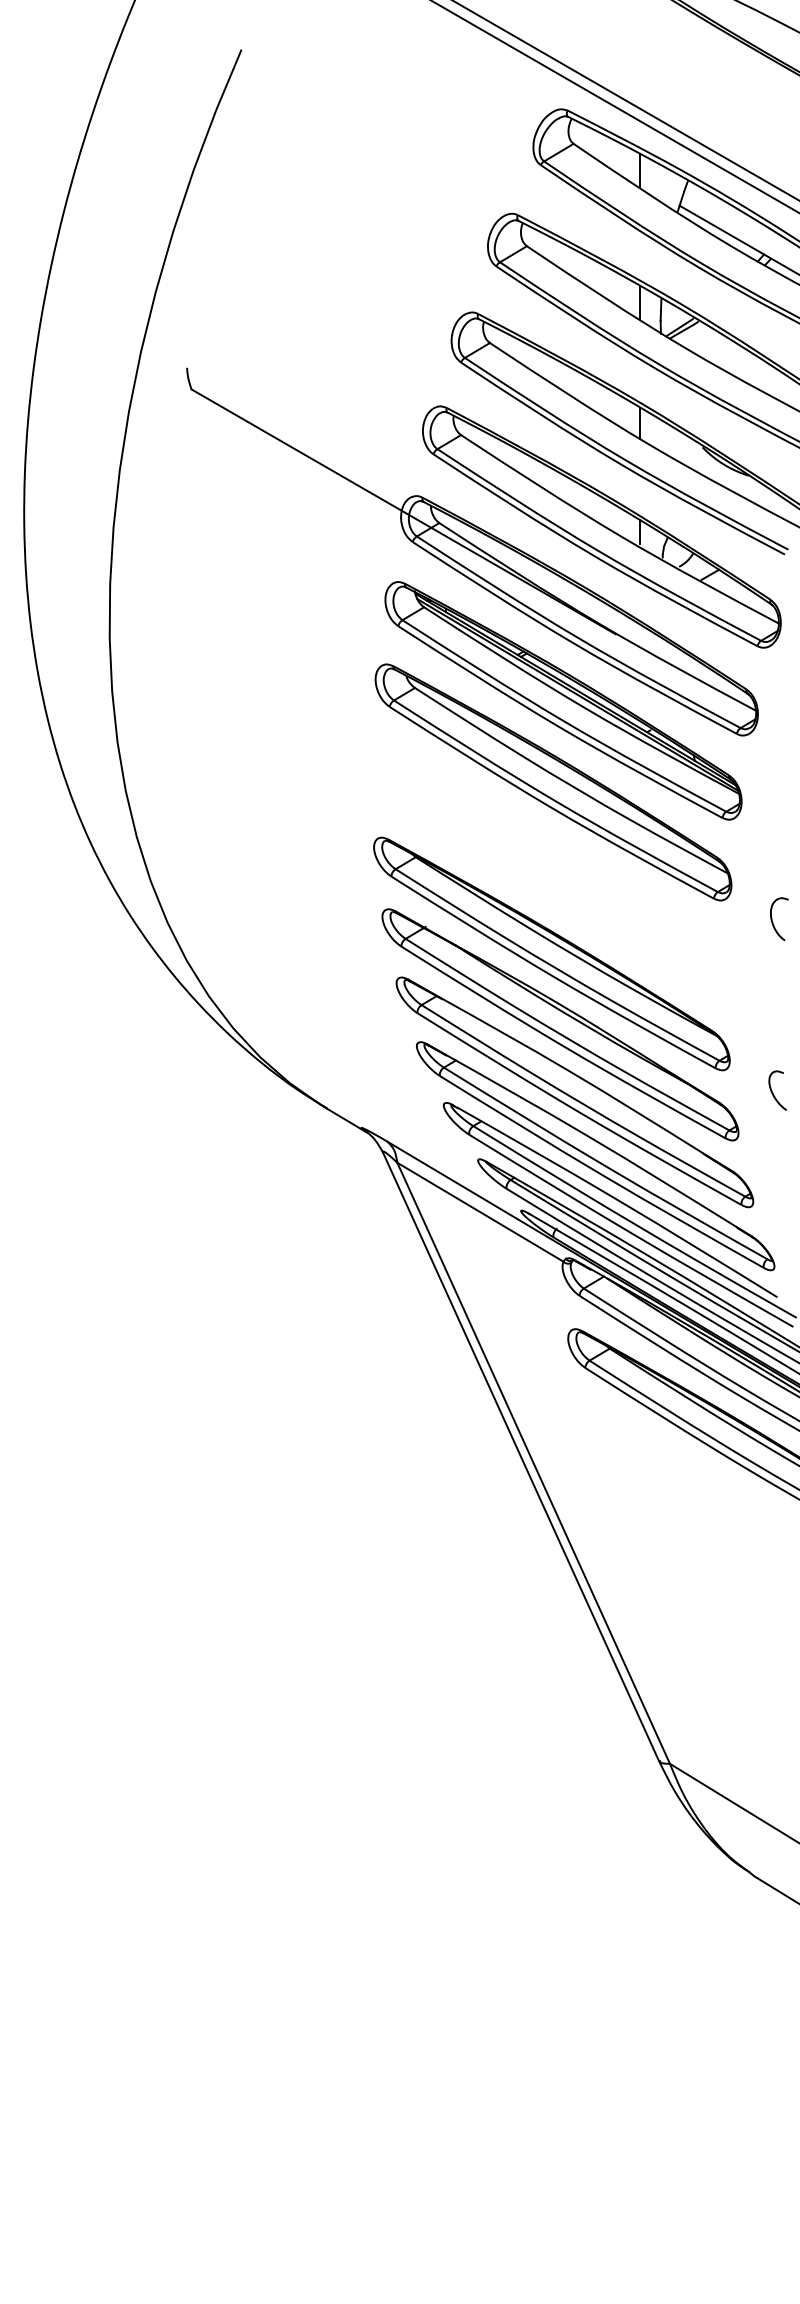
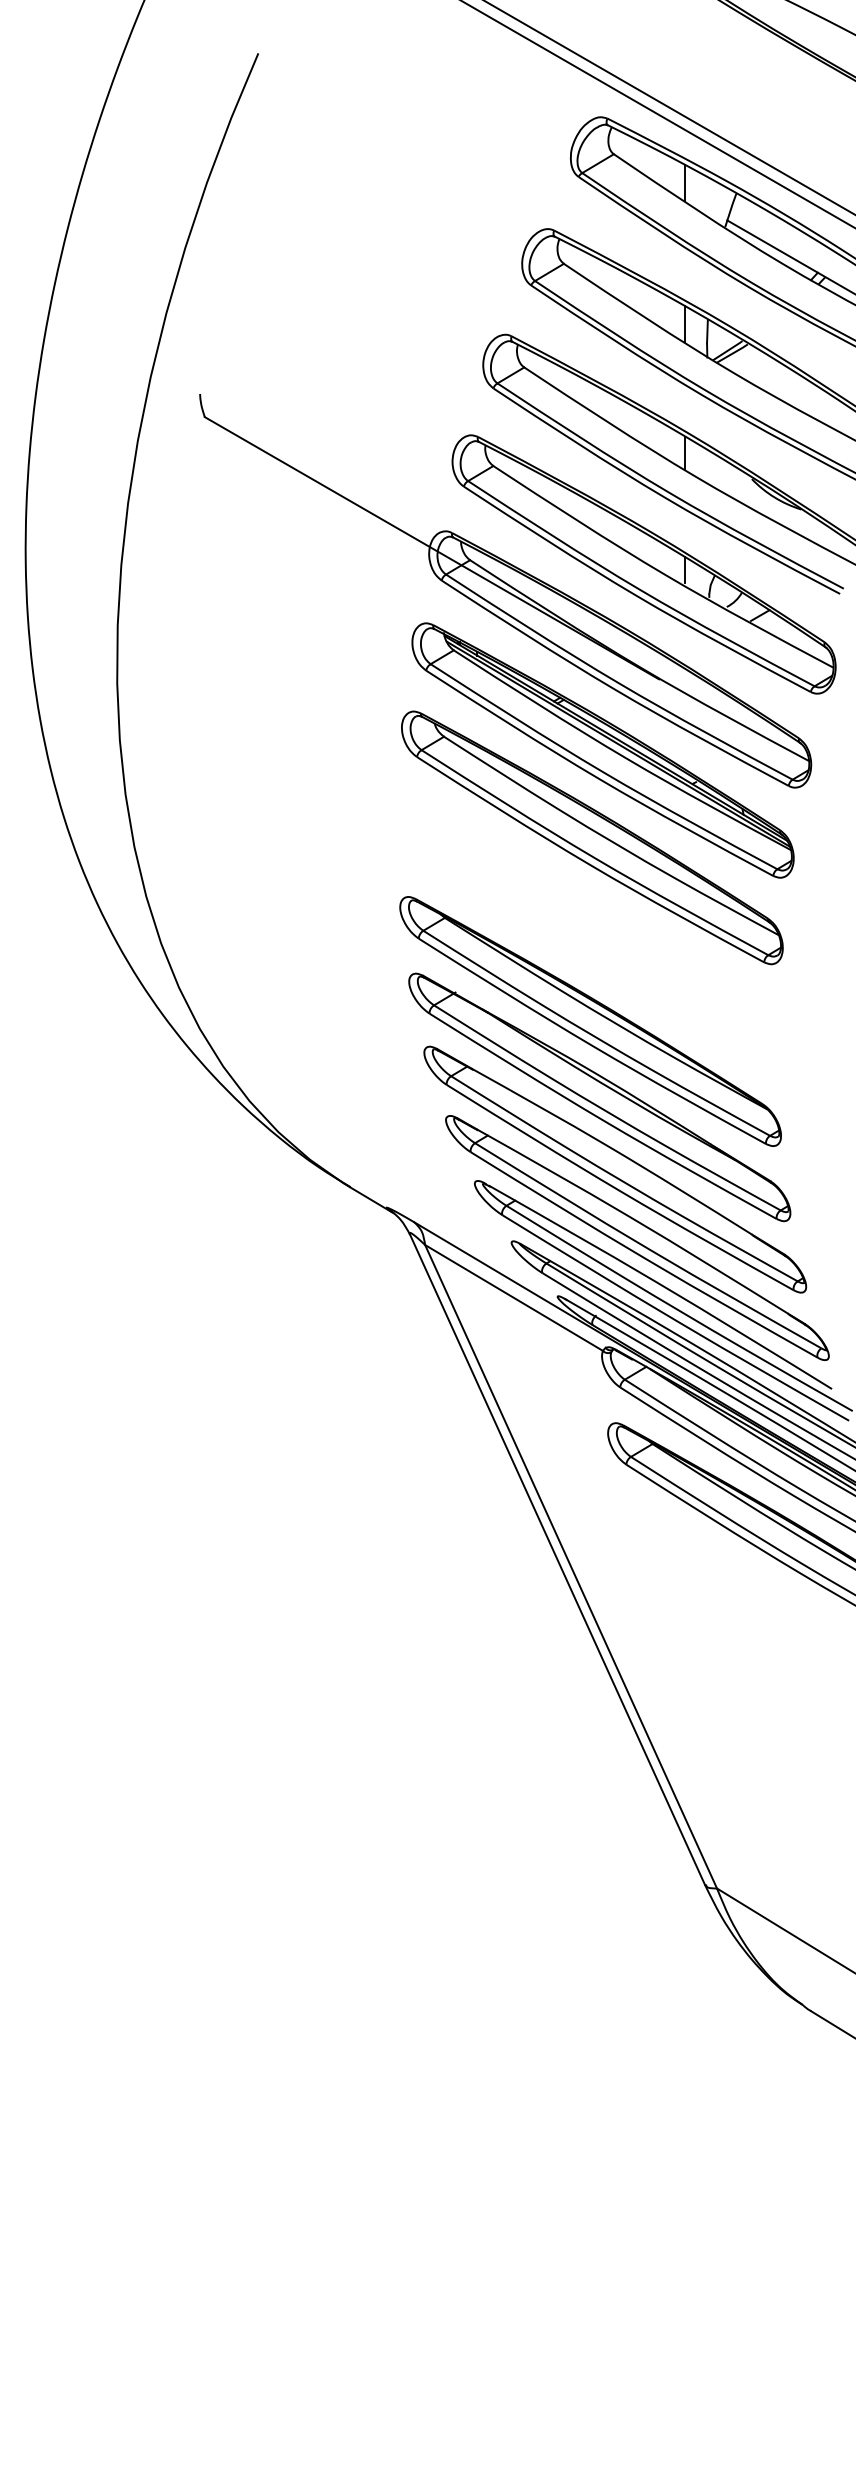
curve: (773, 921) -> (827, 986), removed
curve: (773, 1092) -> (827, 1169), removed

